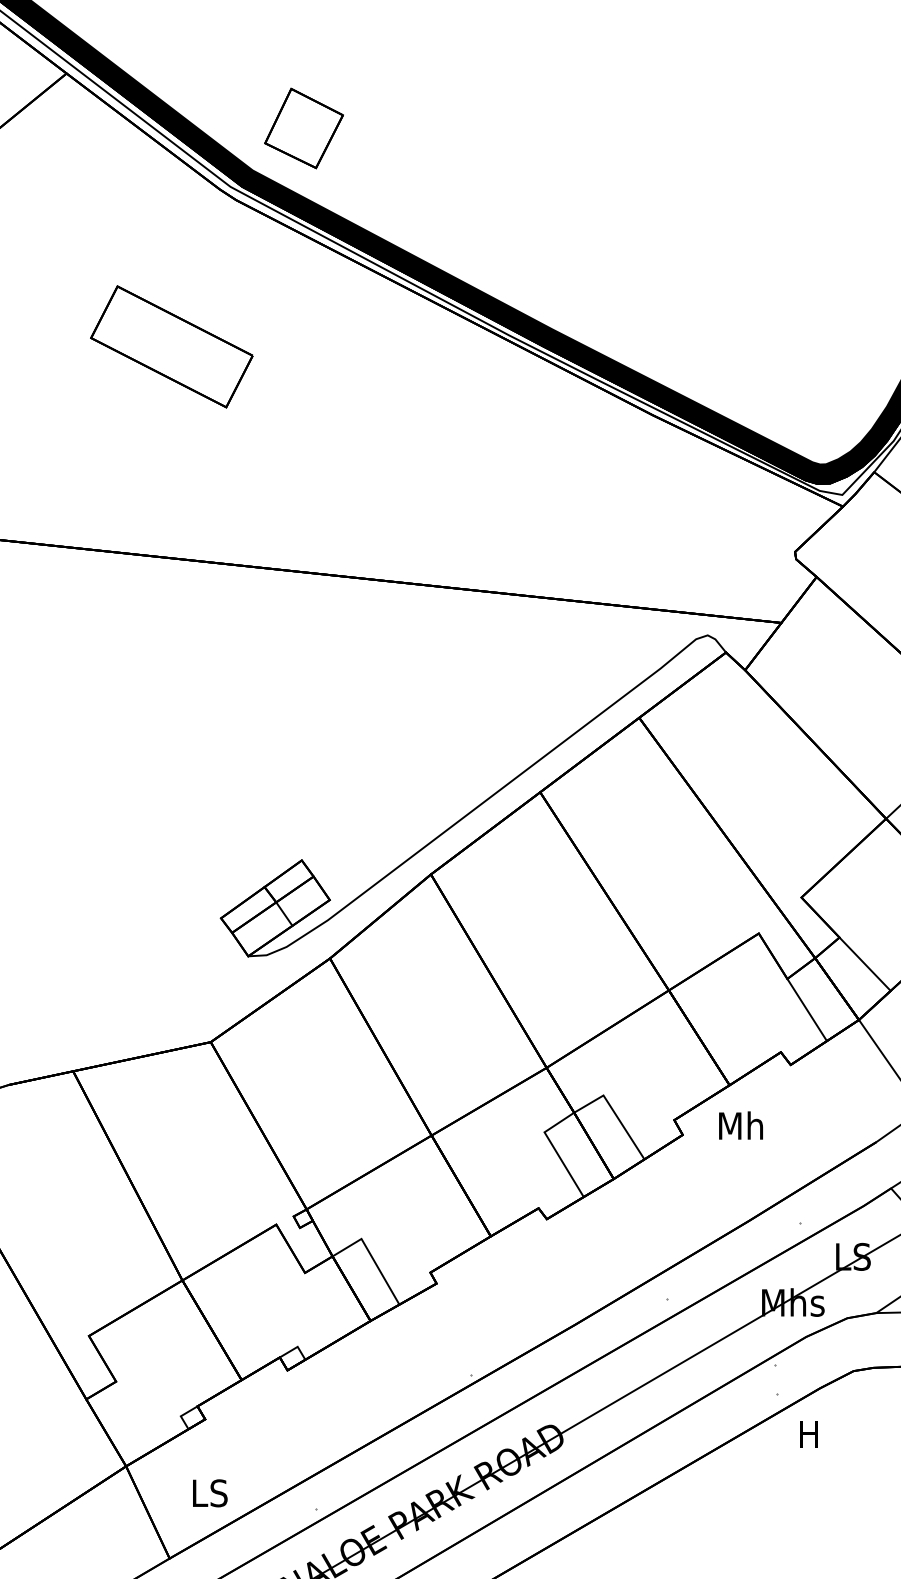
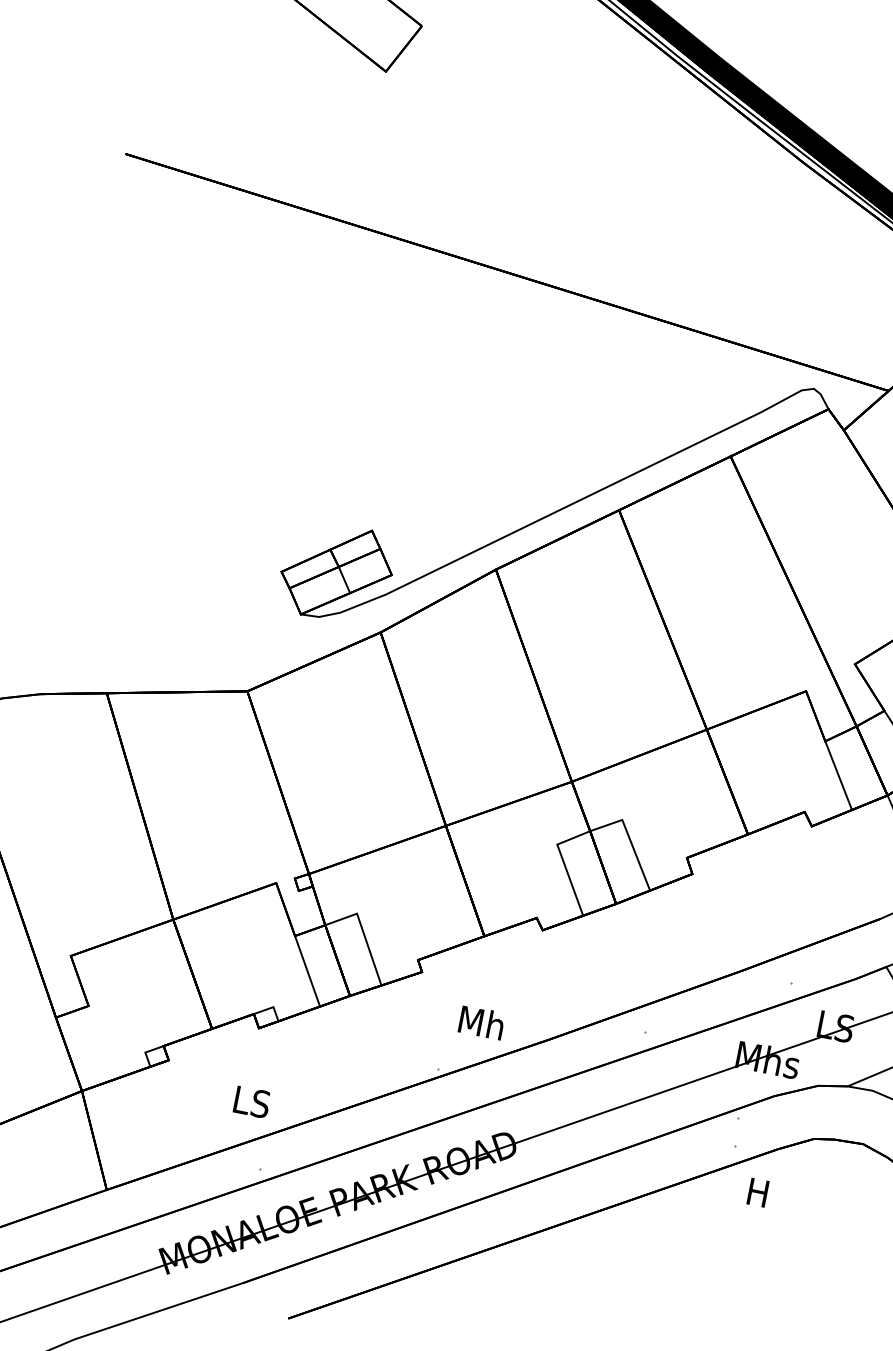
text: (740, 1125) -> (481, 1022), moved
line: (324, 1304) -> (308, 970), added
text: (210, 1493) -> (252, 1102), moved

